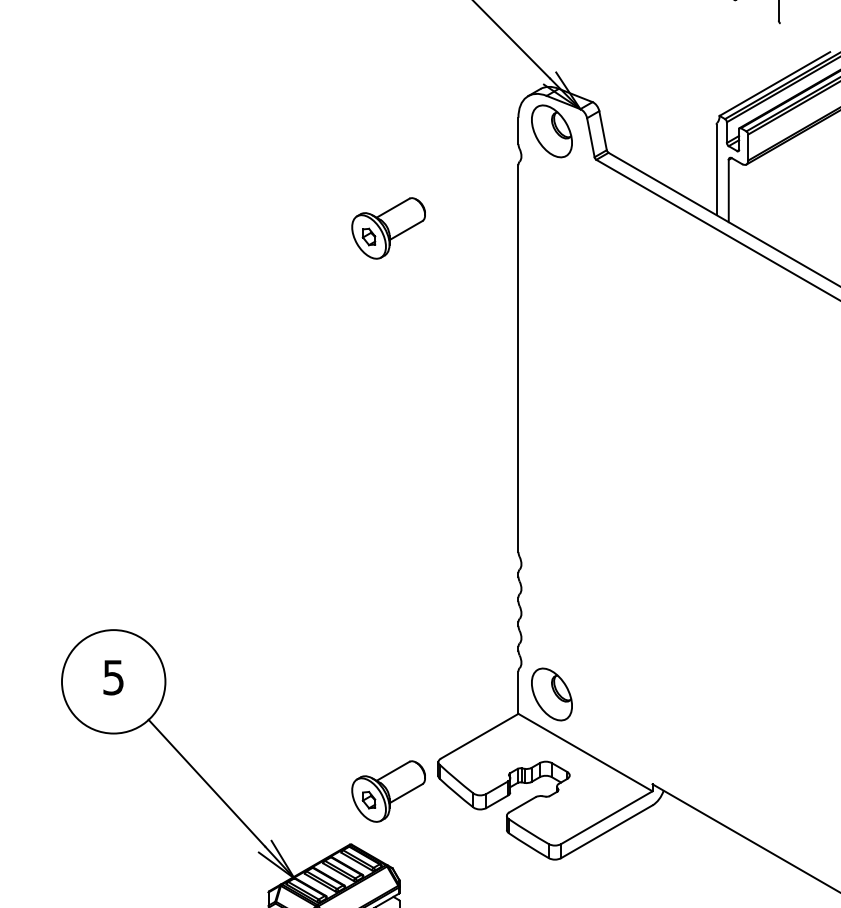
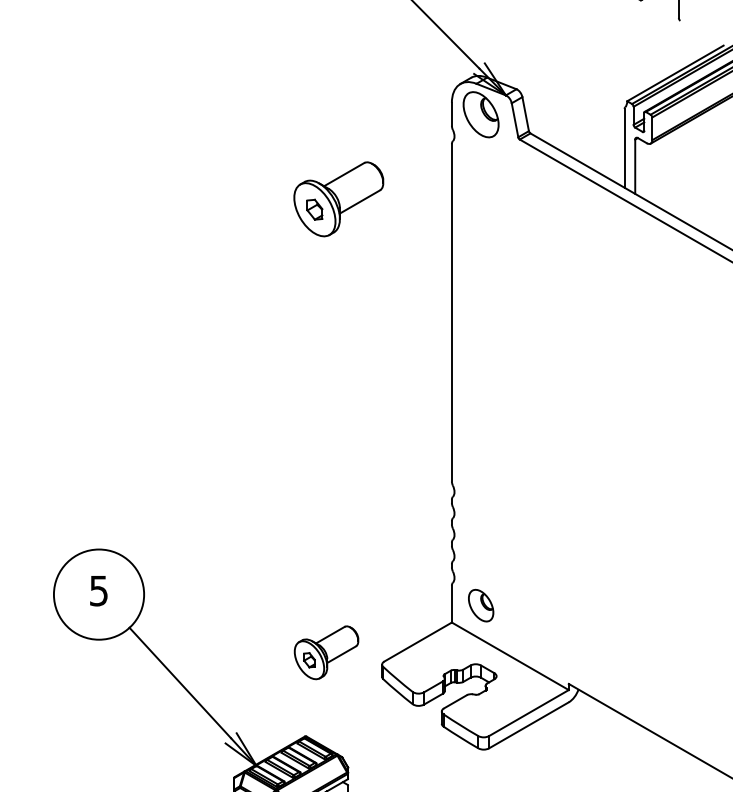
part: (388, 228) -> (338, 199), size x1.4
part: (551, 694) -> (480, 605), size x0.7
part: (388, 791) -> (326, 652), moved

